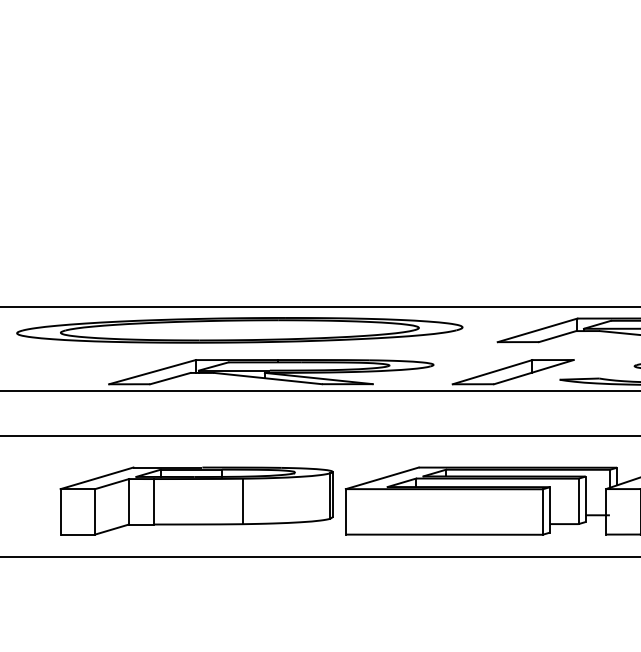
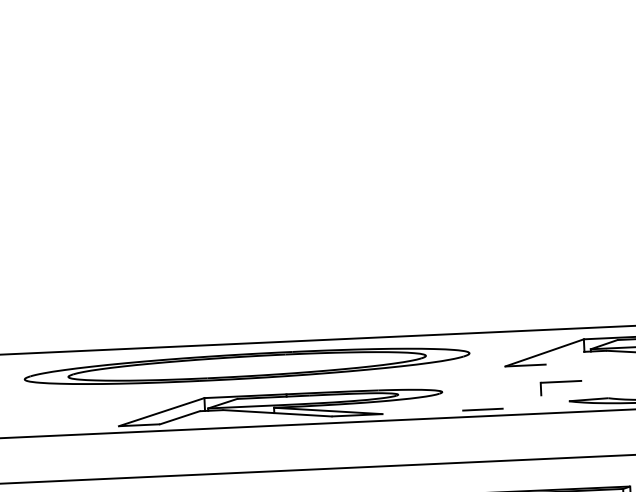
line: (557, 336) -> (564, 358), removed
line: (492, 372) -> (501, 397), removed
line: (533, 372) -> (542, 395), removed

